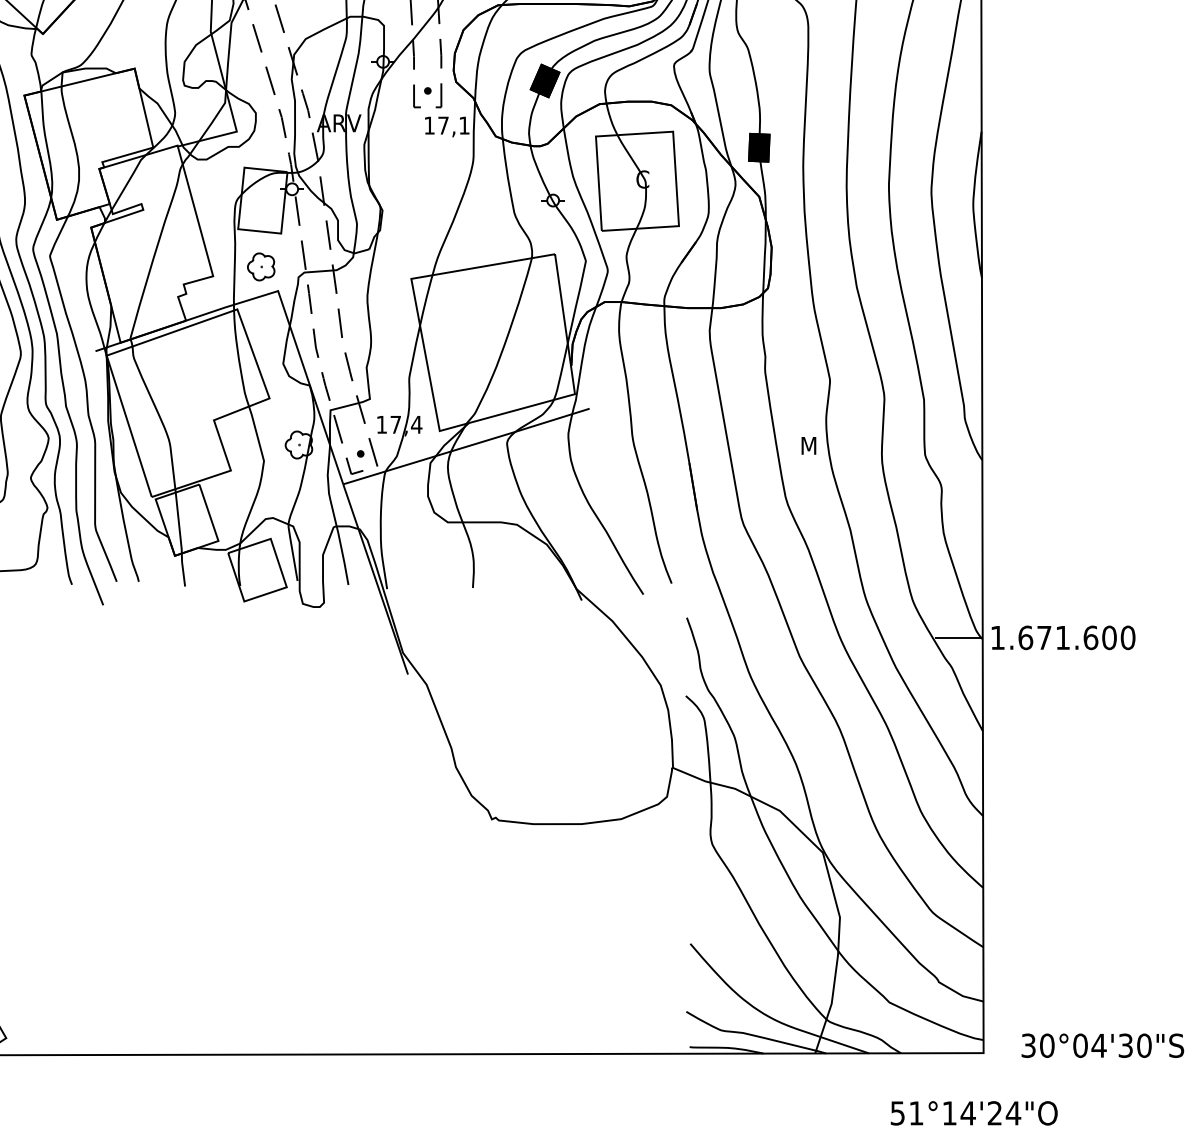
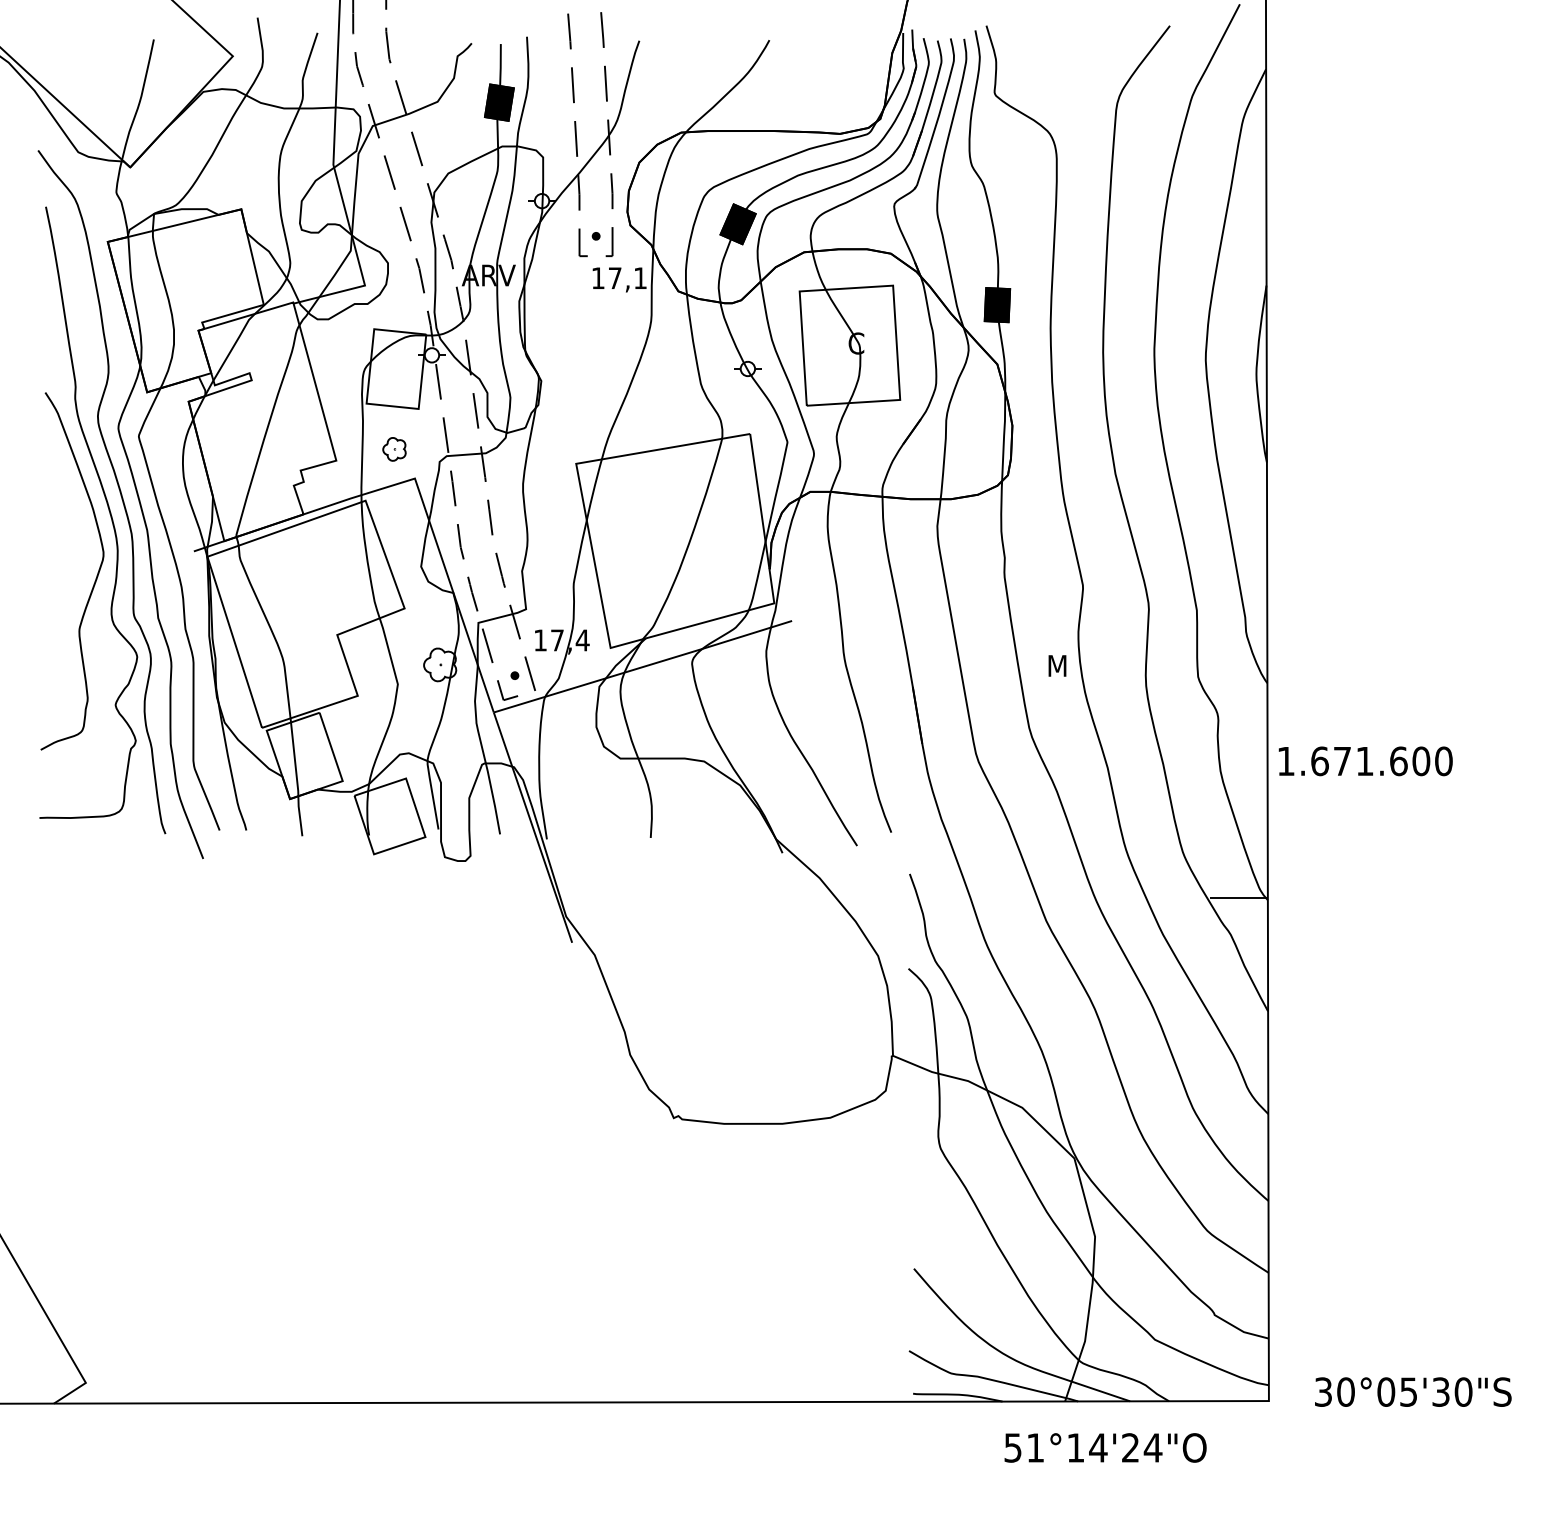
part: (261, 267) -> (394, 449), size x0.7
text: (1063, 637) -> (1365, 761), moved
text: (1098, 1045) -> (1408, 1391), 30°04'30"S -> 30°05'30"S
text: (974, 1112) -> (1105, 1447), moved

